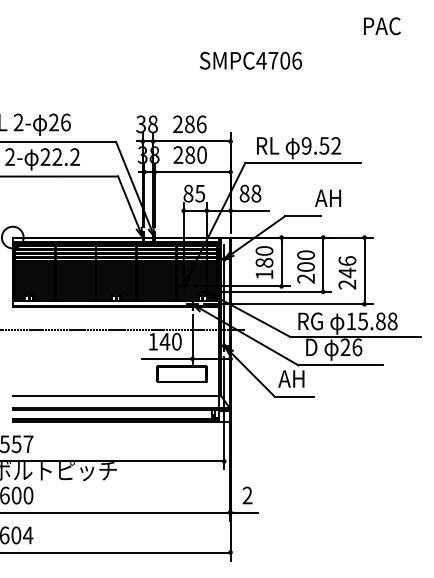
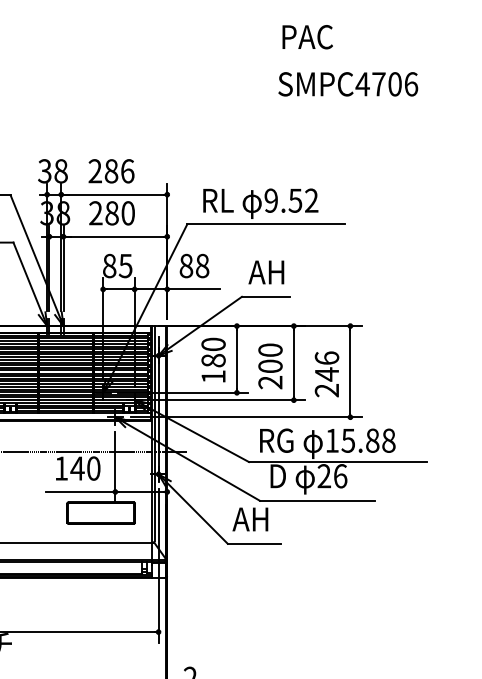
text: (382, 26) -> (307, 37), moved
text: (250, 60) -> (347, 83), moved
text: (328, 197) -> (266, 271), moved

